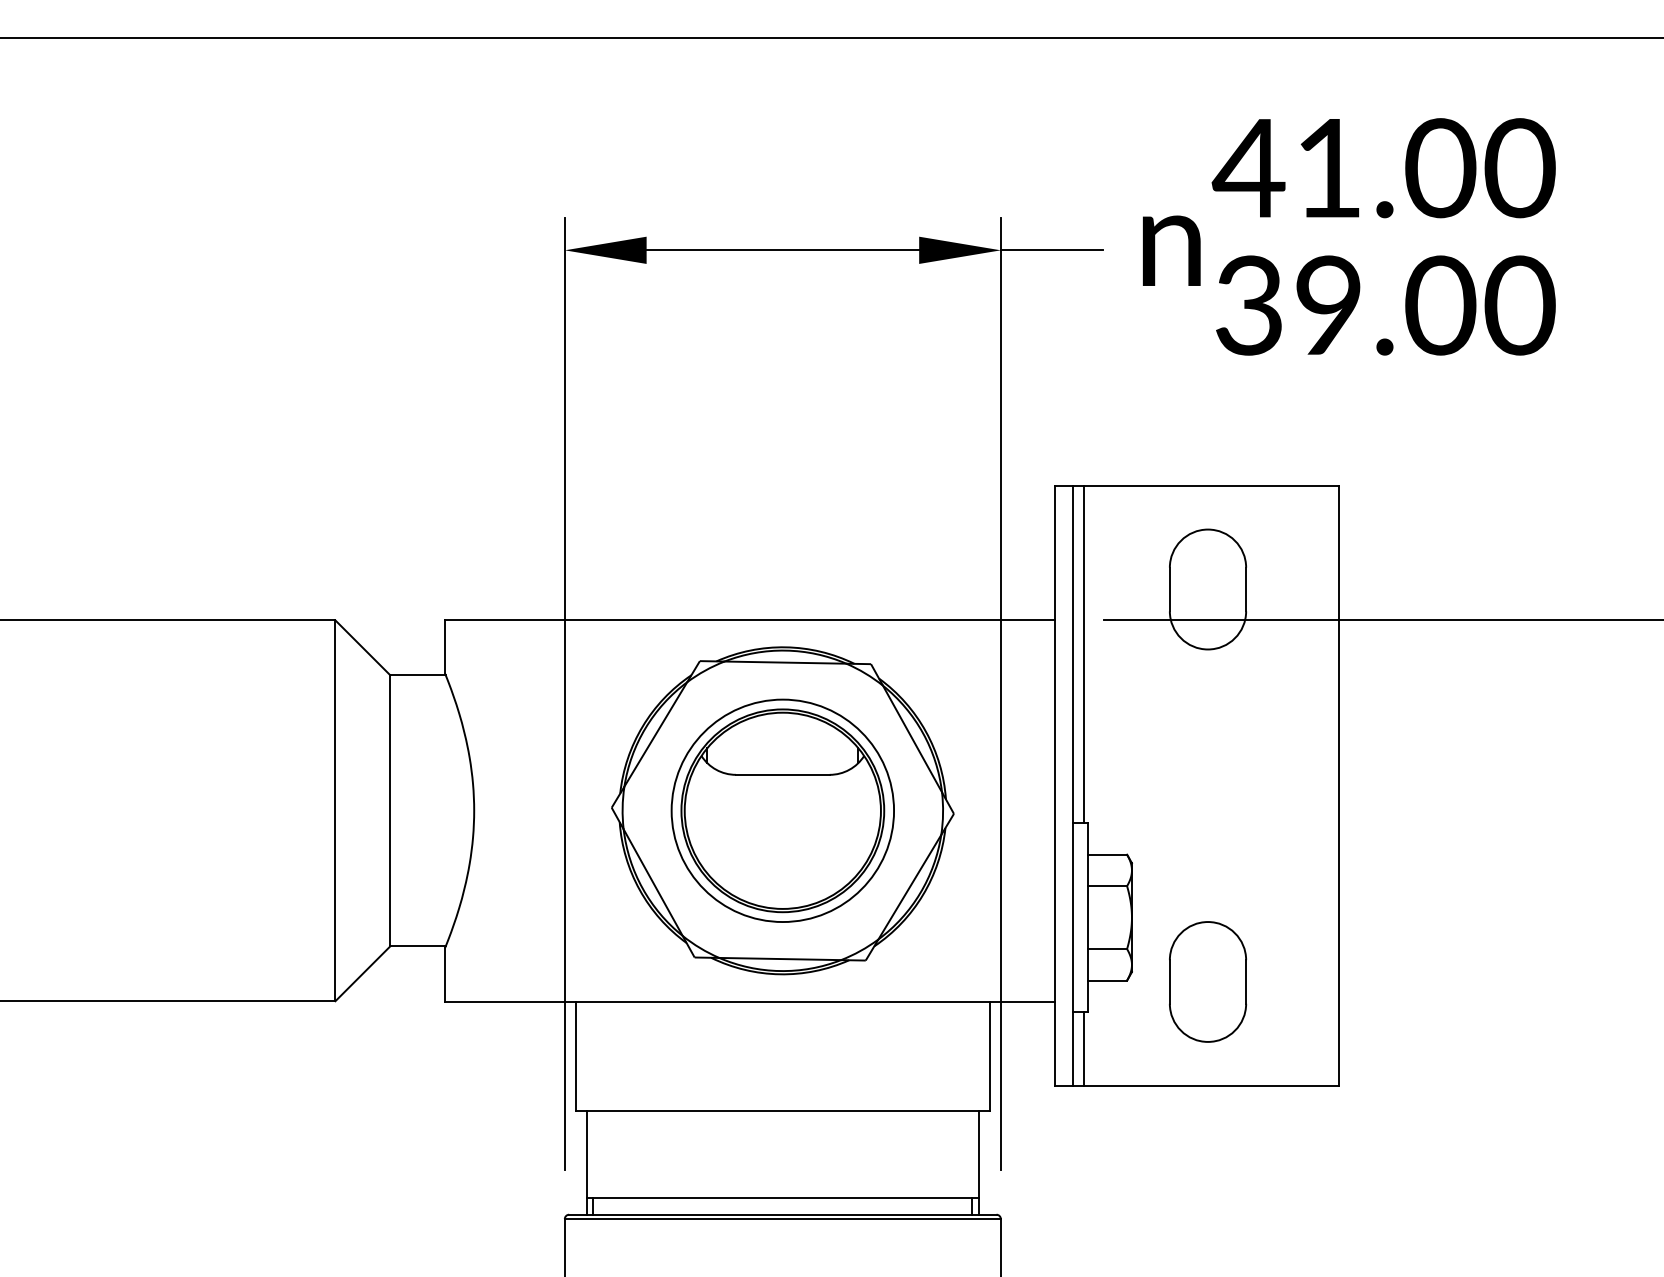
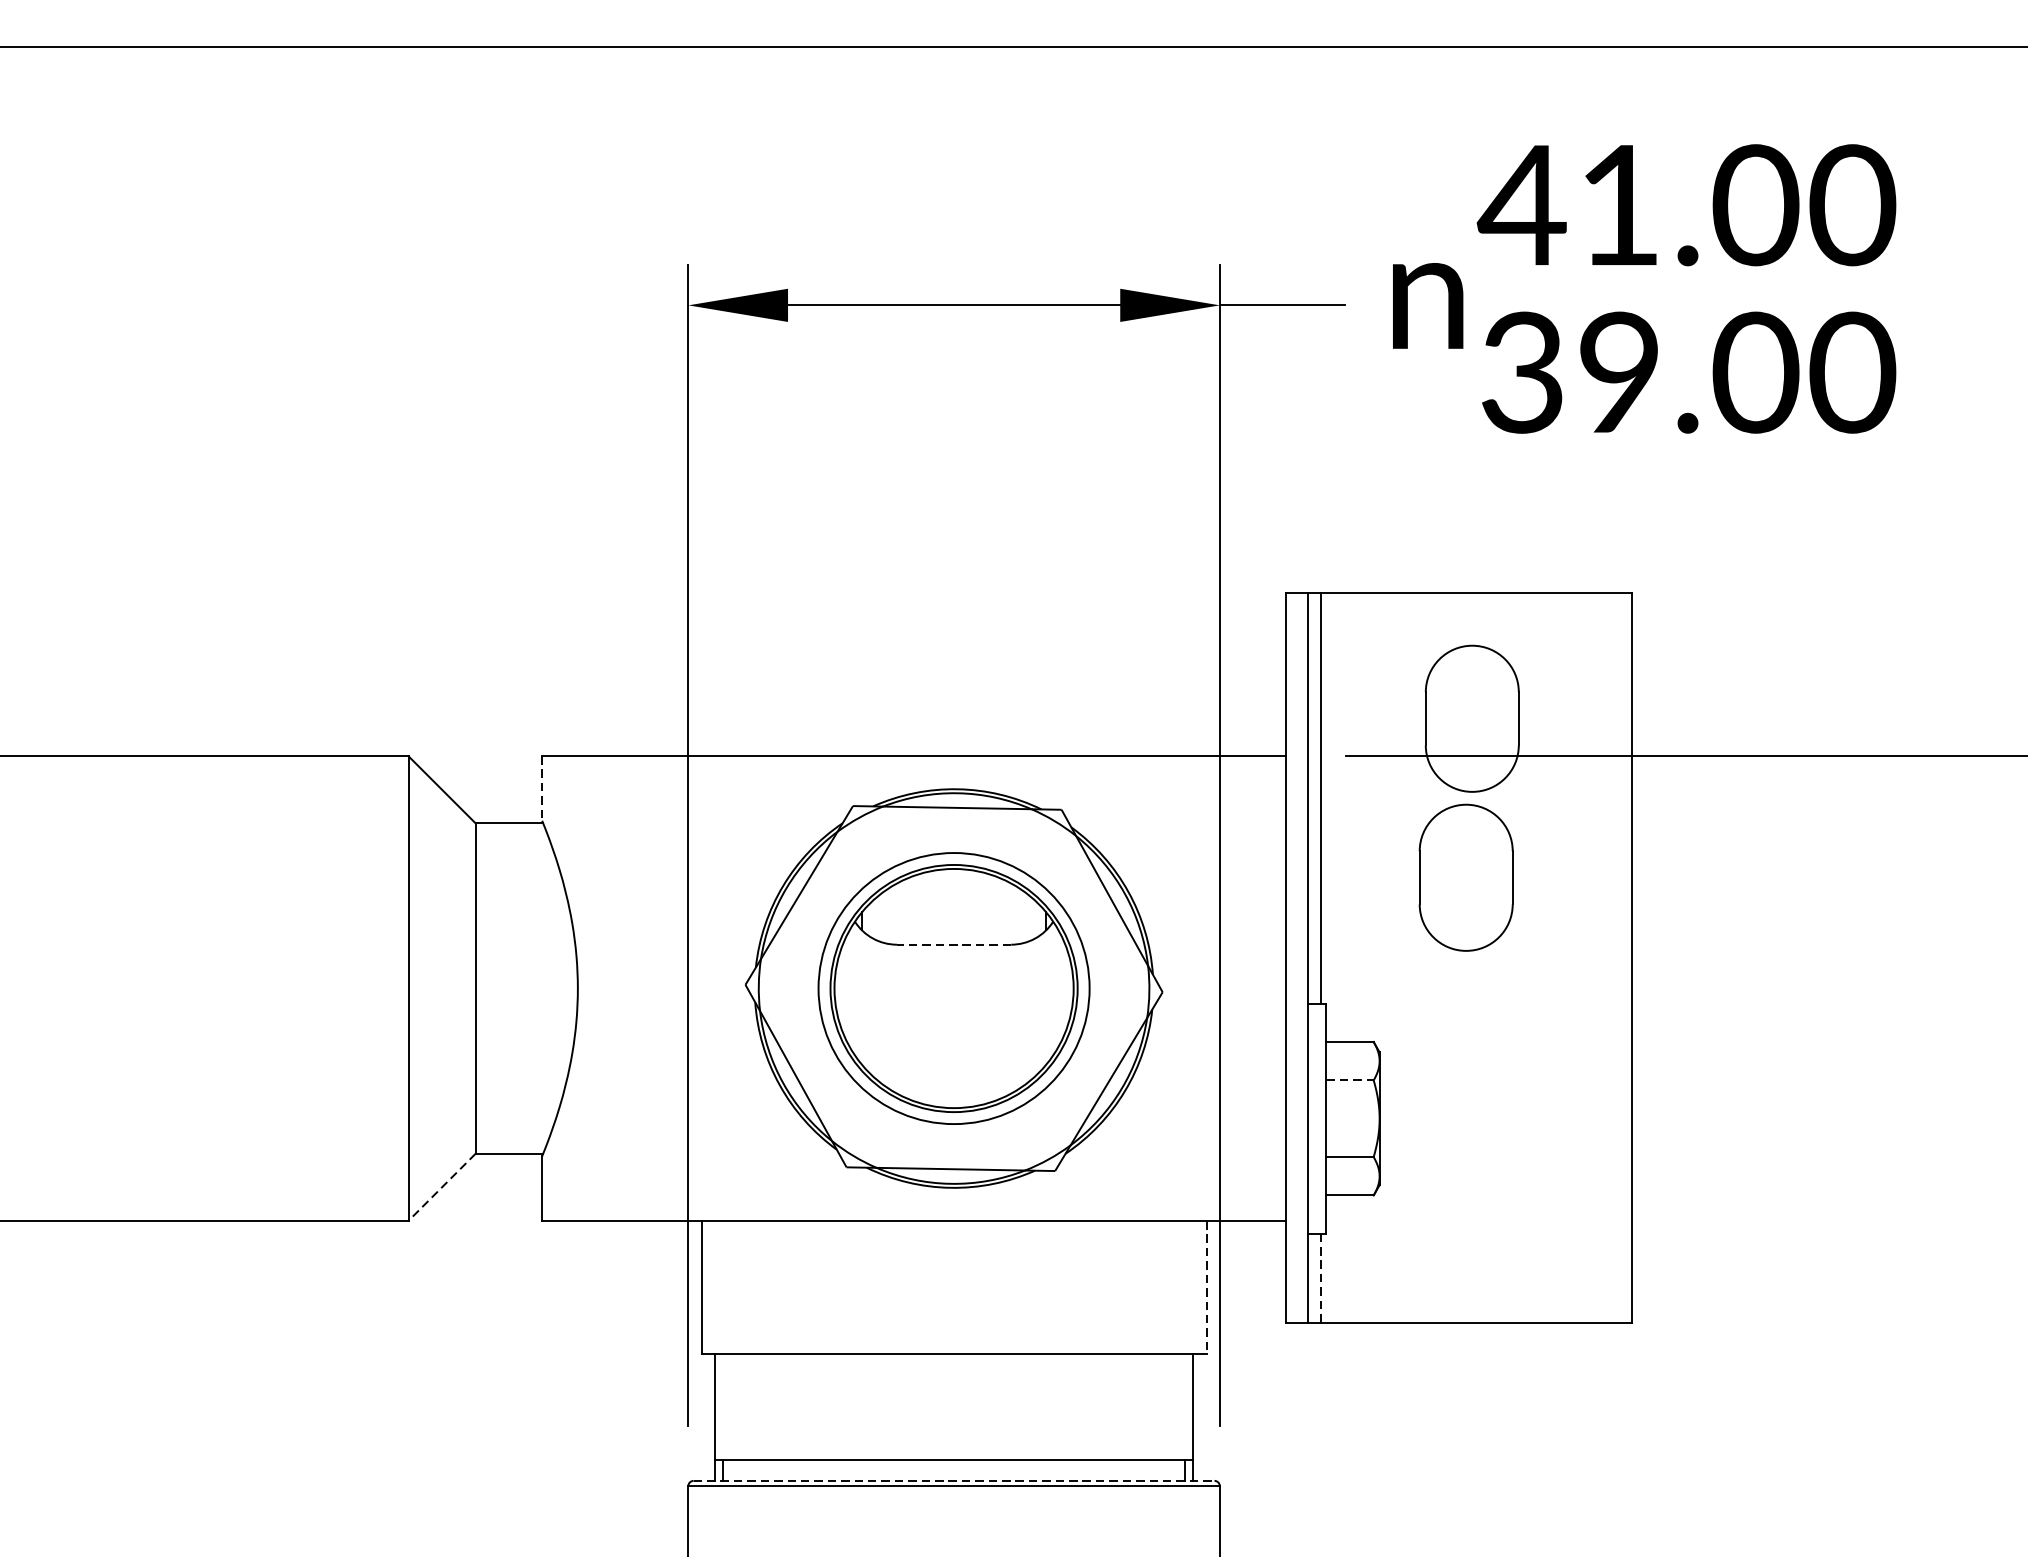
line: (444, 646) -> (541, 788), solid -> dashed
line: (782, 774) -> (953, 944), solid -> dashed
line: (1108, 886) -> (1351, 1080), solid -> dashed
line: (362, 973) -> (441, 1186), solid -> dashed
part: (1207, 981) -> (1465, 877), moved
line: (1083, 1048) -> (1320, 1278), solid -> dashed
line: (989, 1056) -> (1205, 1288), solid -> dashed
line: (782, 1214) -> (953, 1480), solid -> dashed

